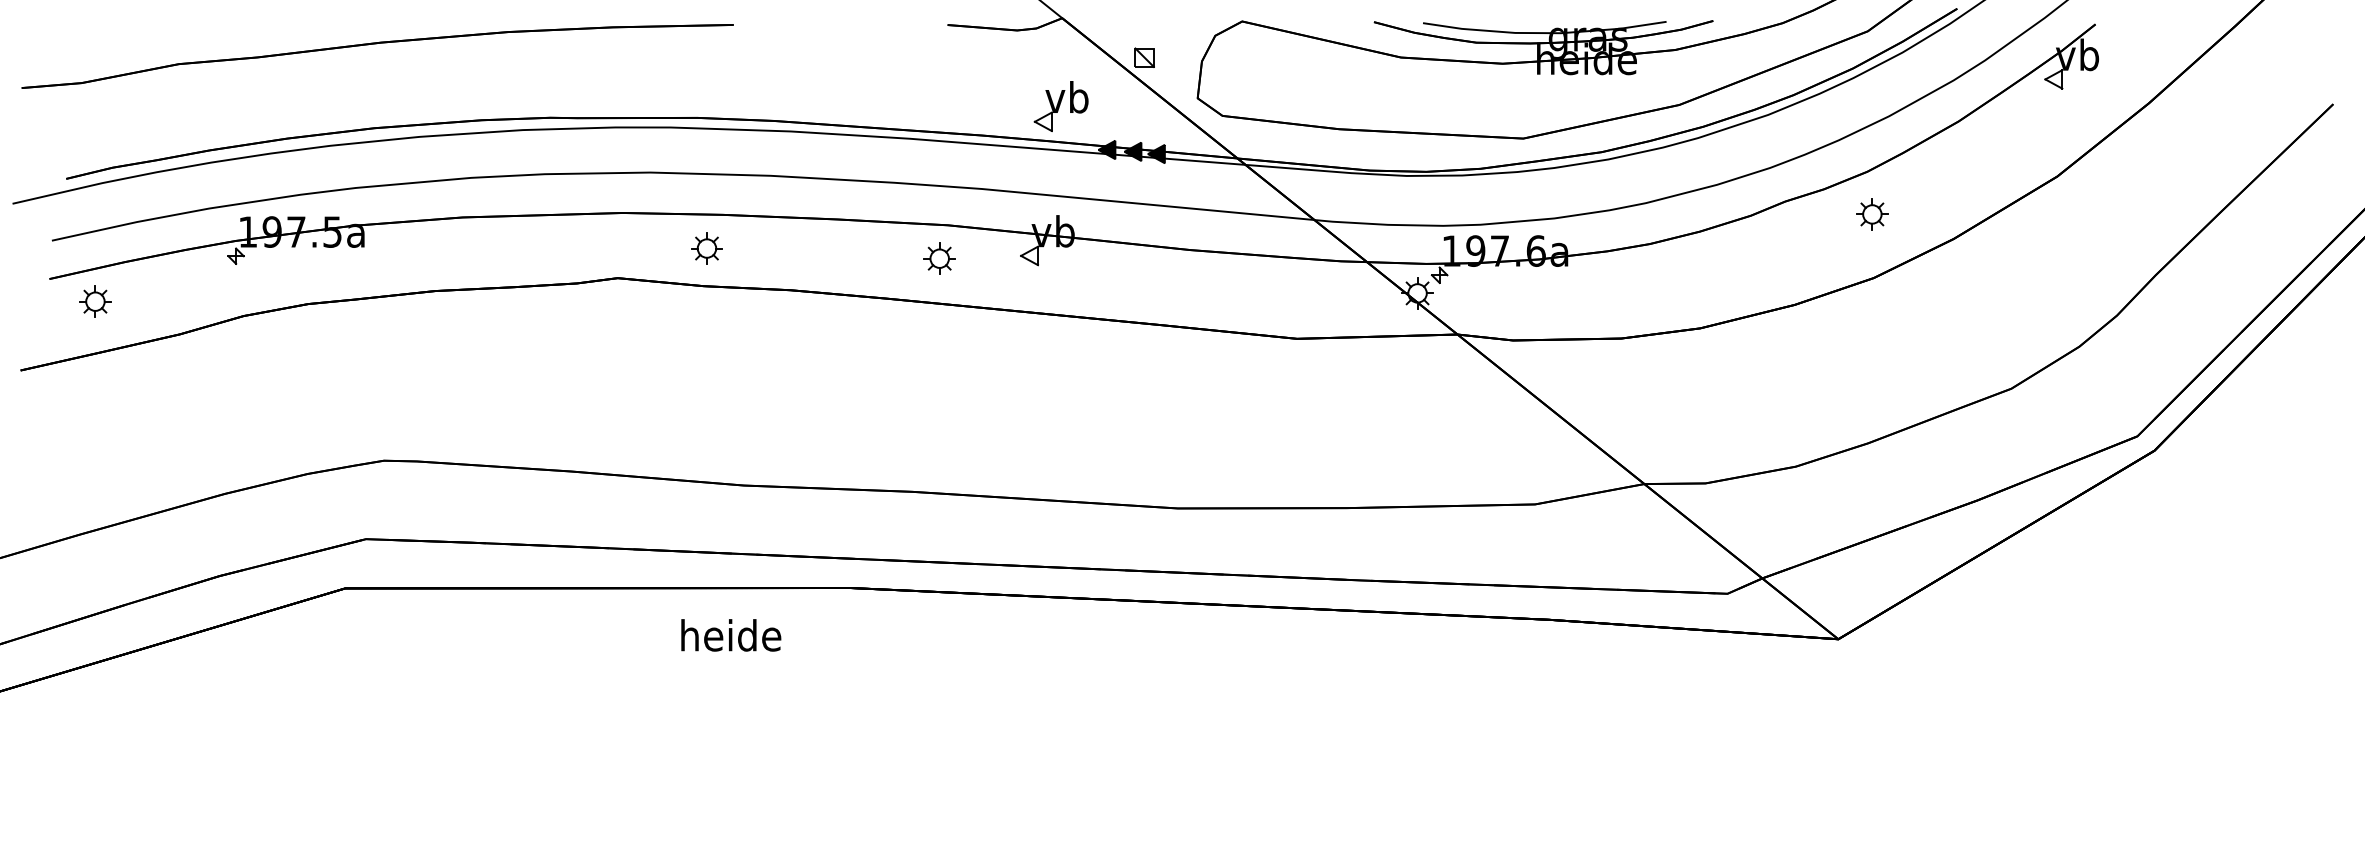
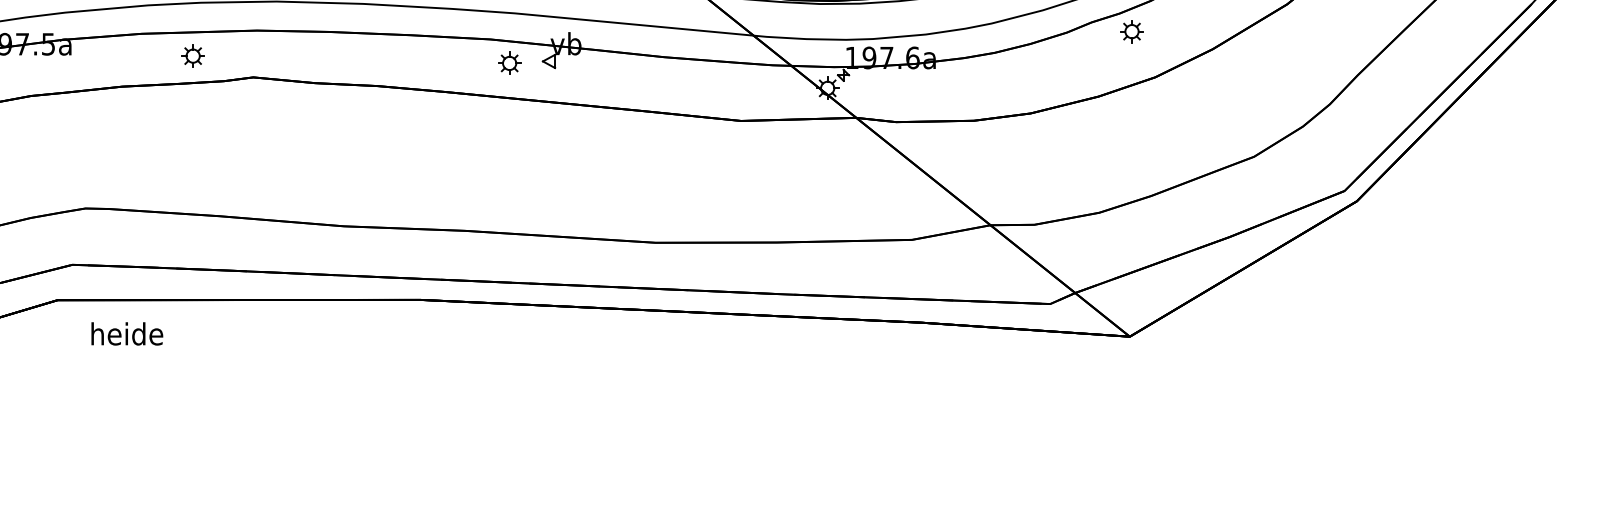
part: (1872, 214) -> (1132, 31), moved
part: (706, 248) -> (192, 56), moved
part: (939, 258) -> (509, 63), moved
text: (731, 635) -> (127, 334), moved

